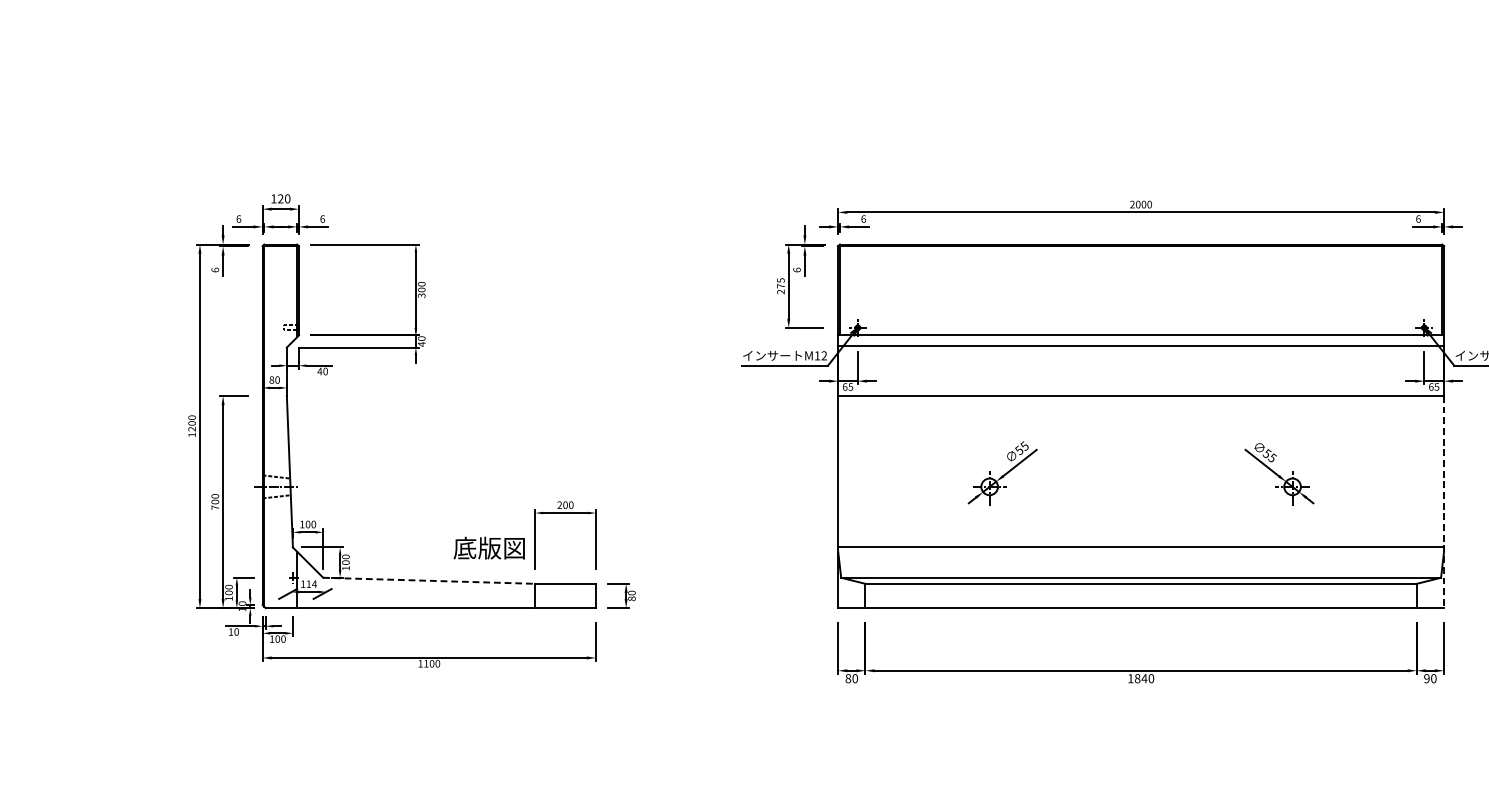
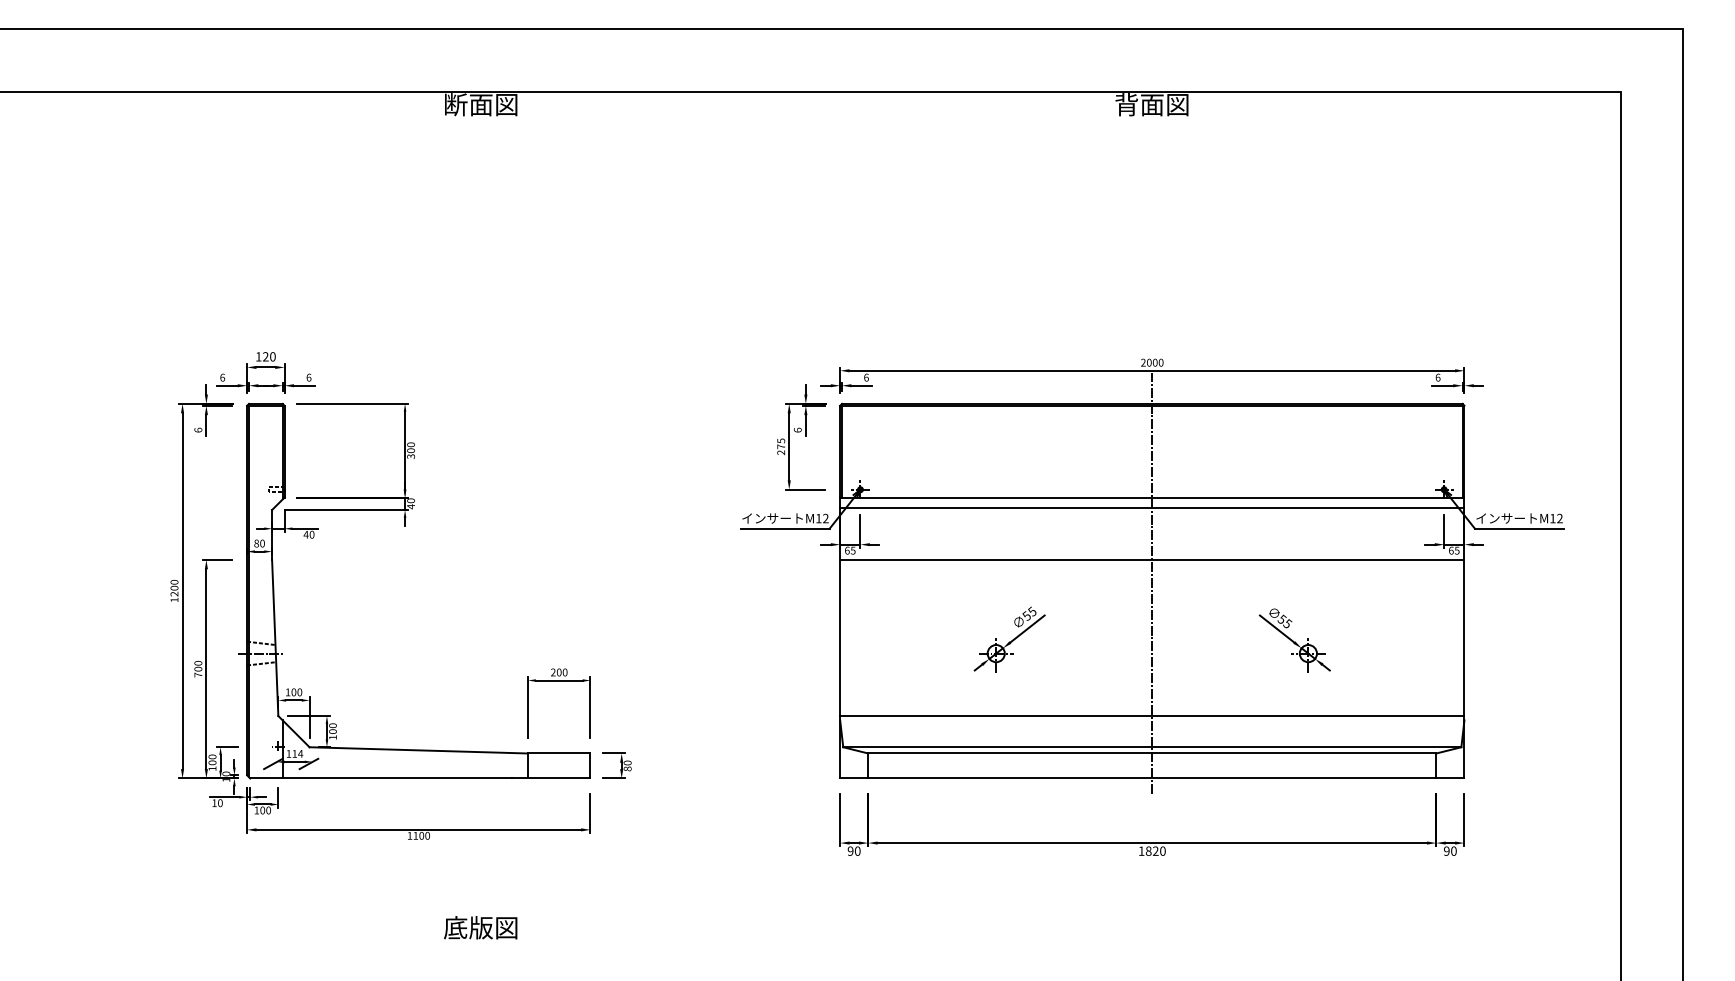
line: (1141, 418) -> (1152, 583), added
line: (1444, 502) -> (1464, 669), dashed -> solid
text: (489, 547) -> (480, 927), moved
line: (429, 580) -> (419, 750), dashed -> solid
text: (848, 677) -> (850, 850), 80 -> 90
text: (1144, 677) -> (1155, 850), 1840 -> 1820

